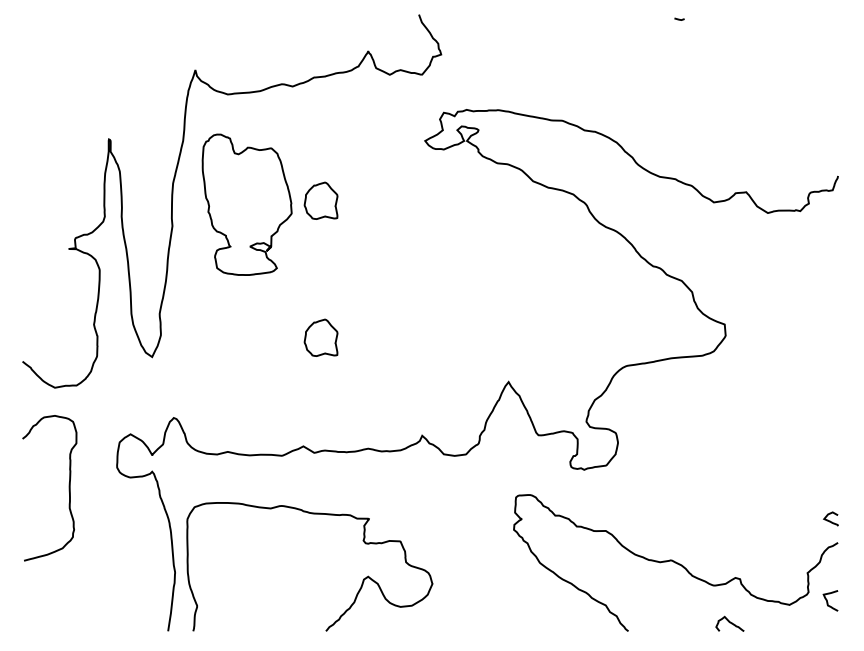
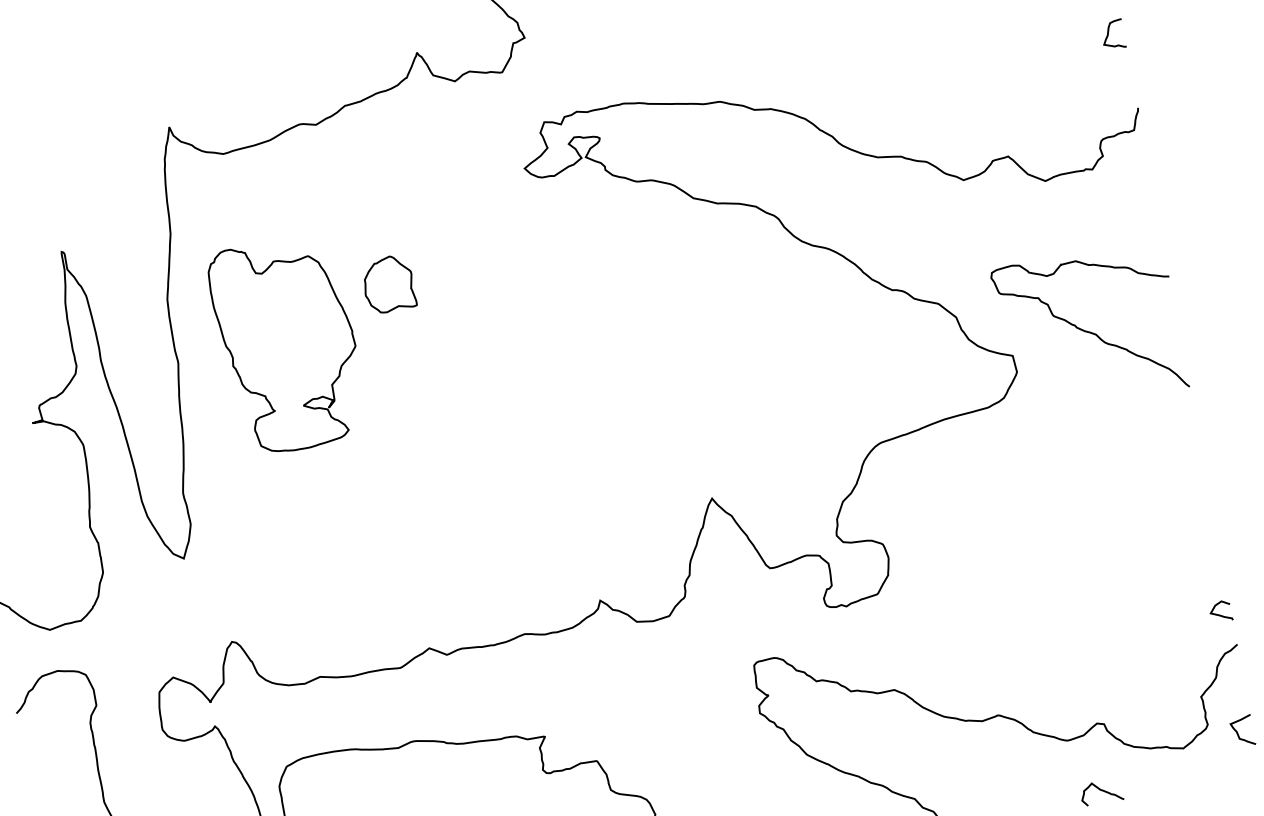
curve: (828, 123) -> (1109, 33), added
part: (246, 204) -> (286, 345), moved
curve: (778, 317) -> (1089, 330), added
part: (320, 337) -> (424, 484), removed

